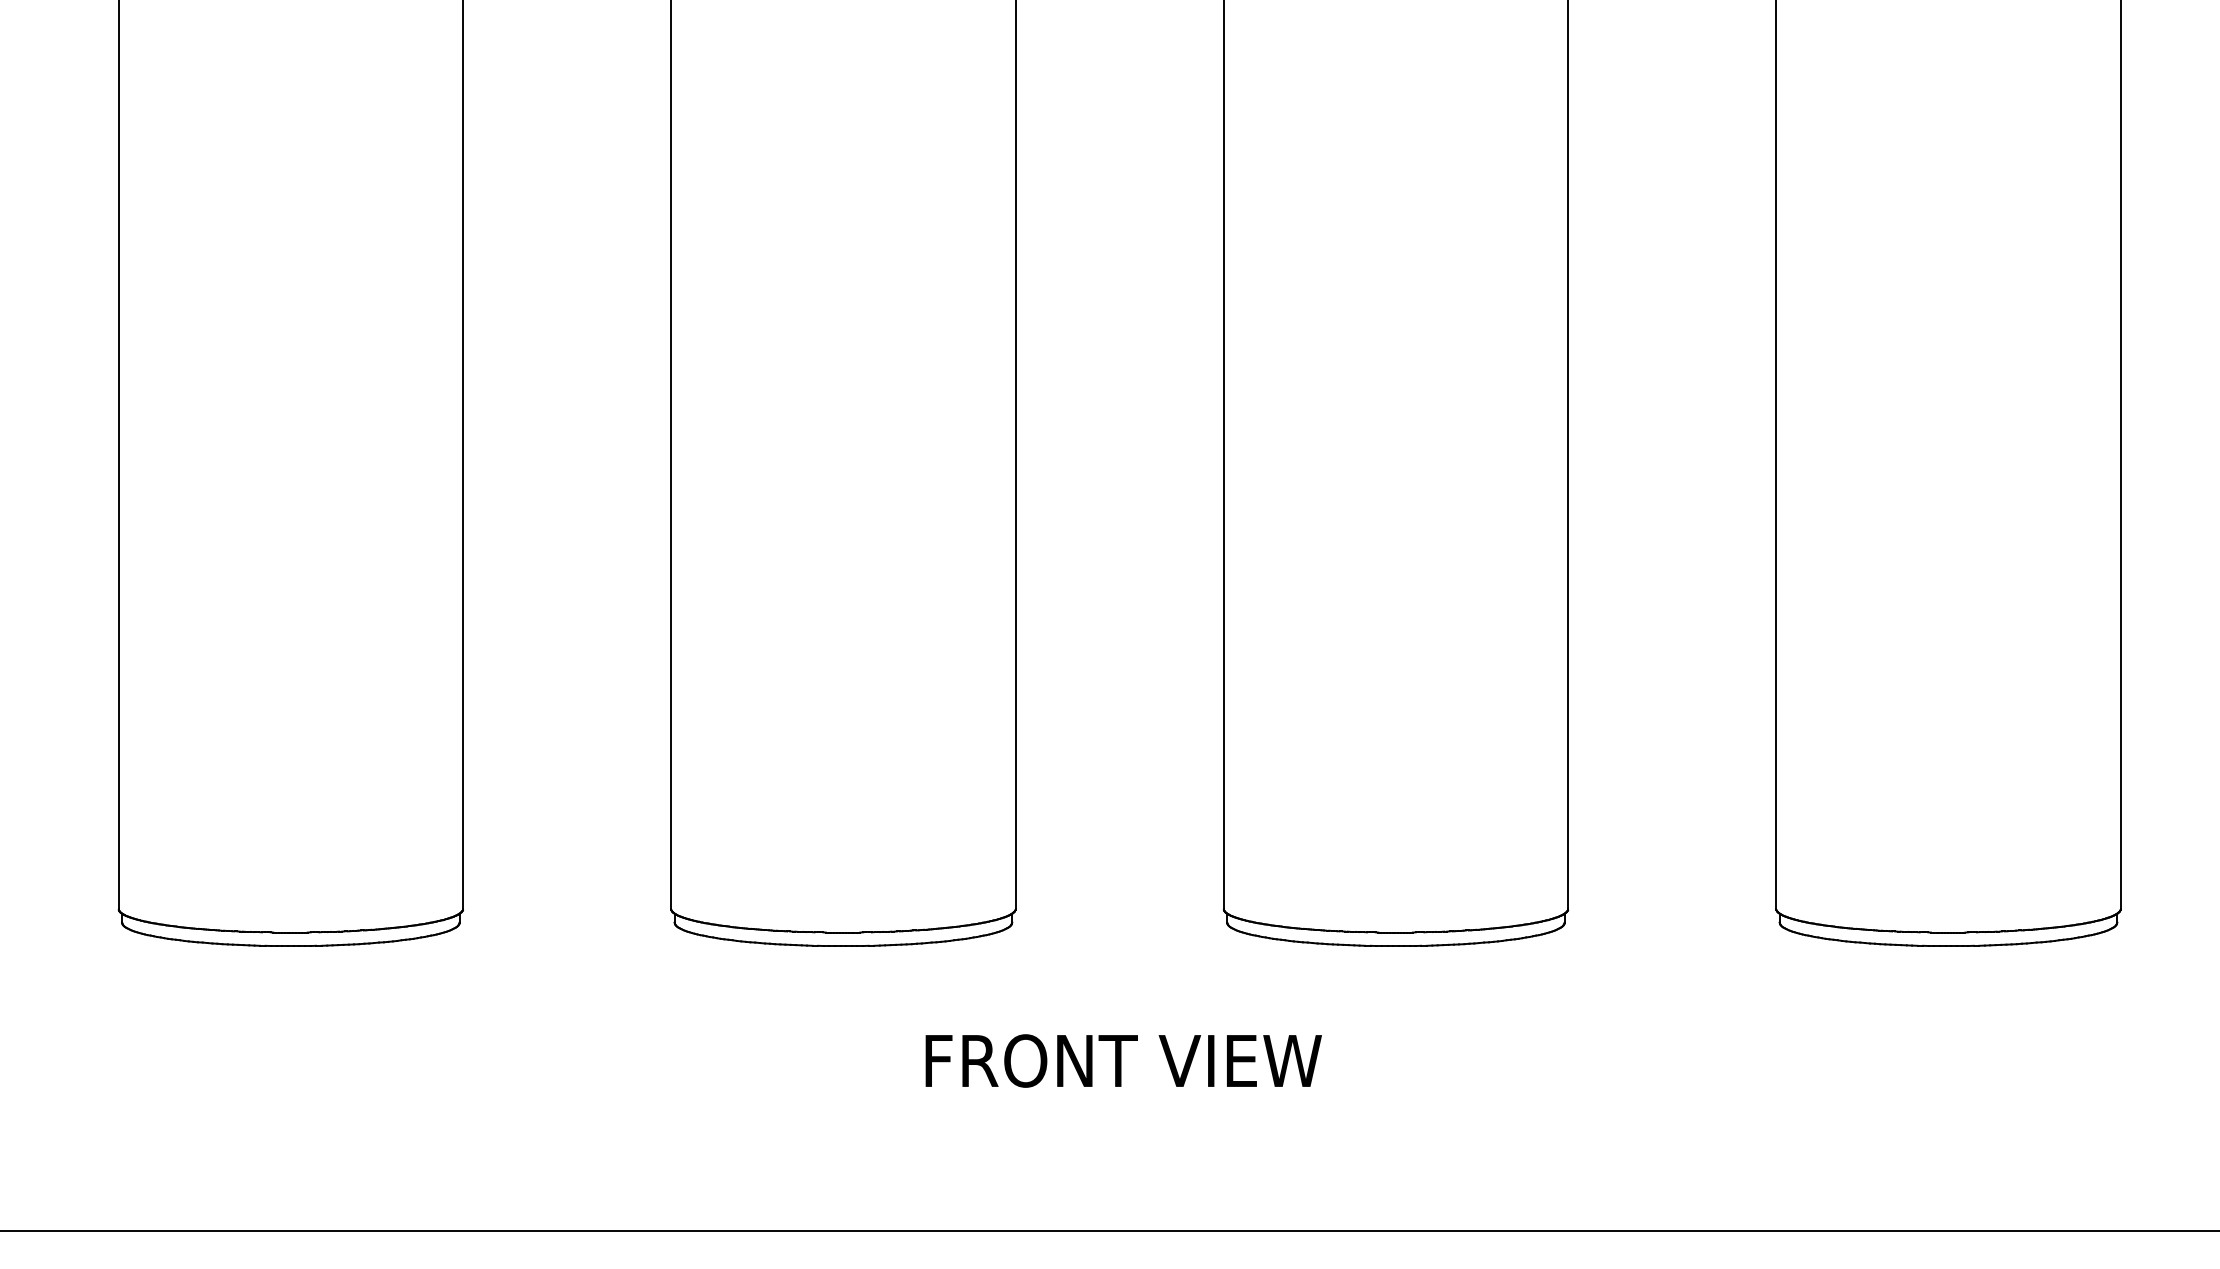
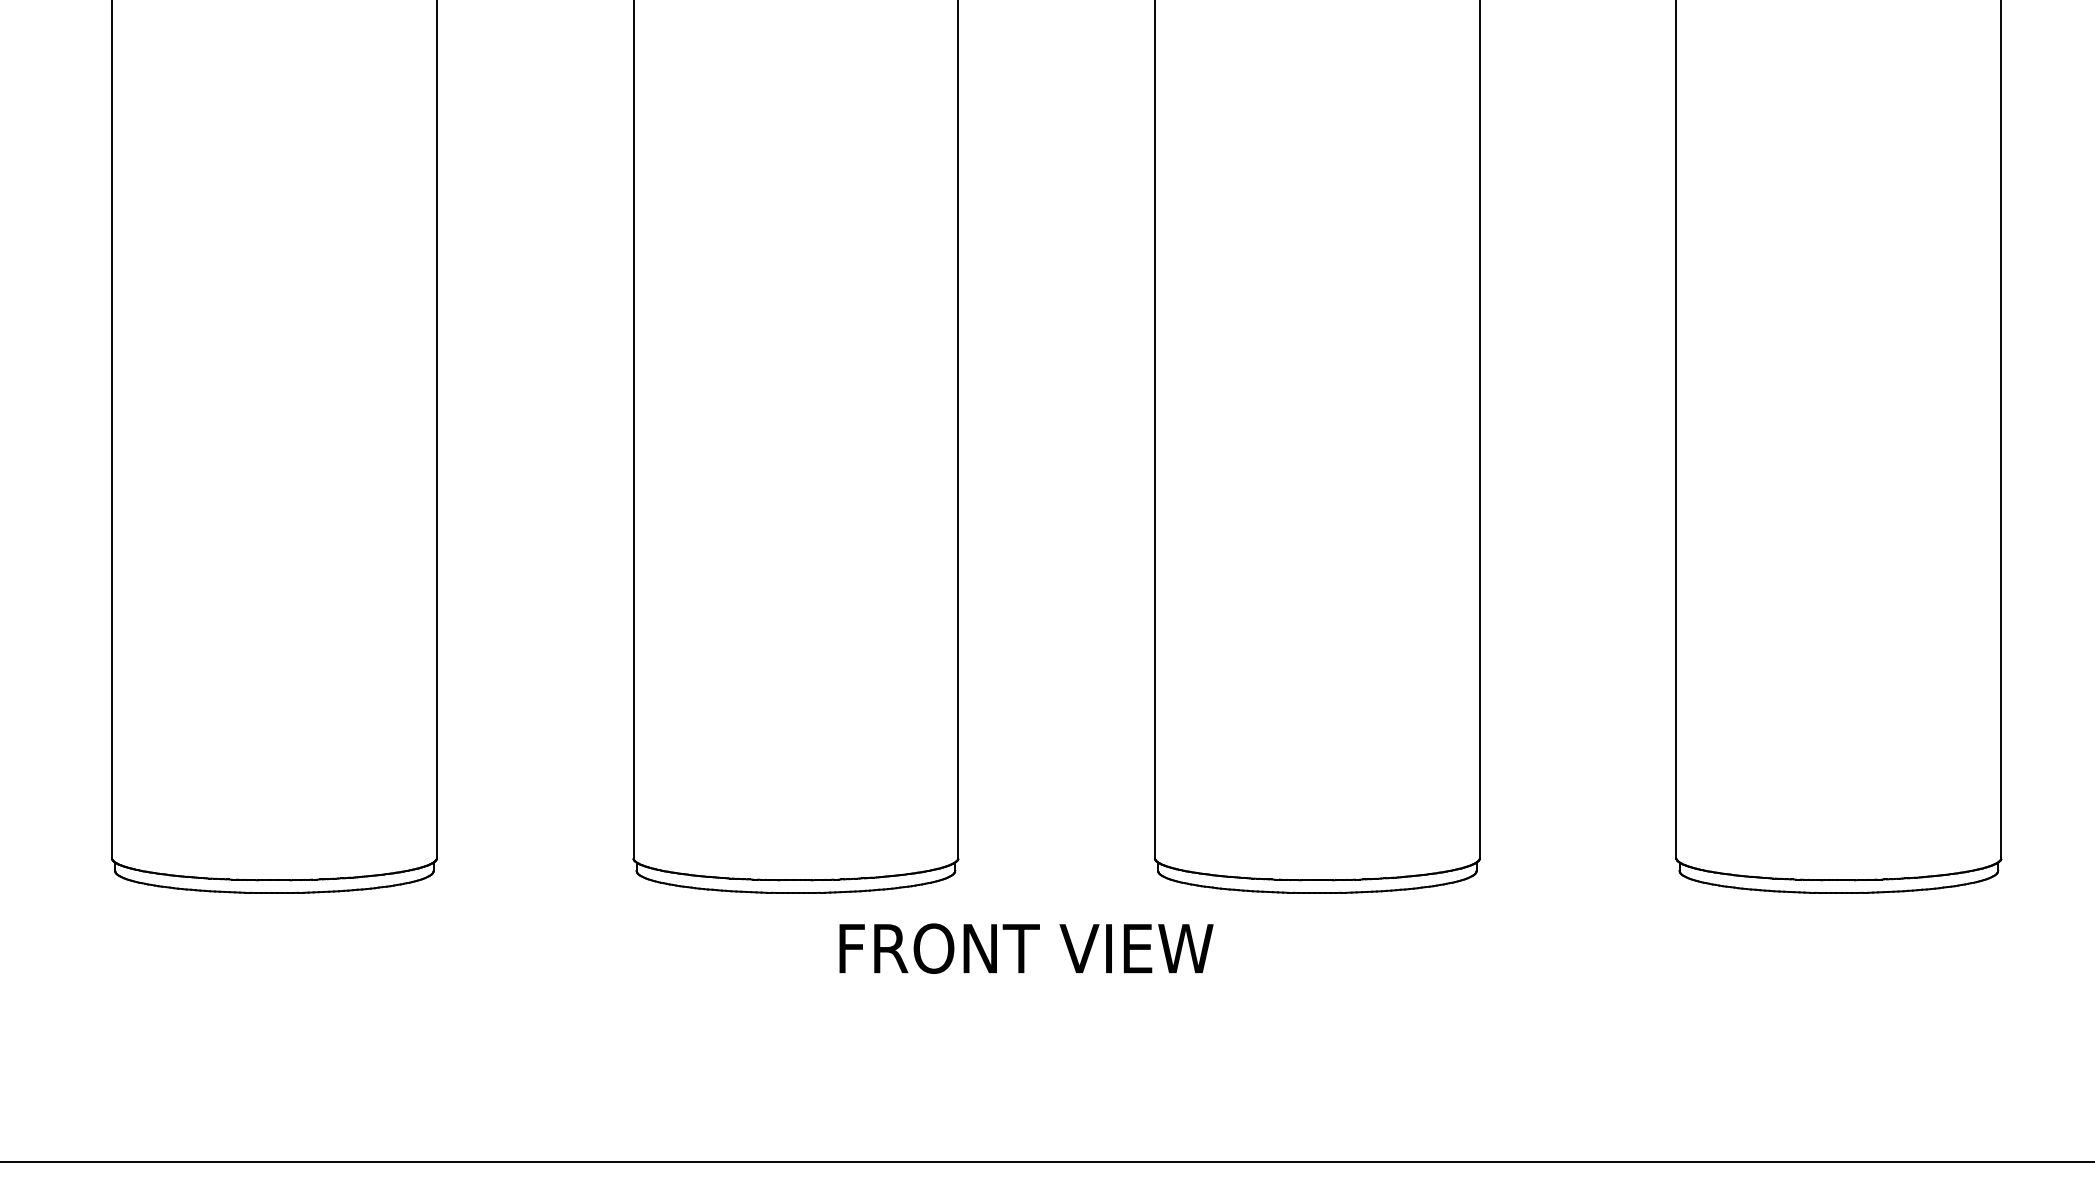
text: (1123, 1060) -> (1026, 948), moved

